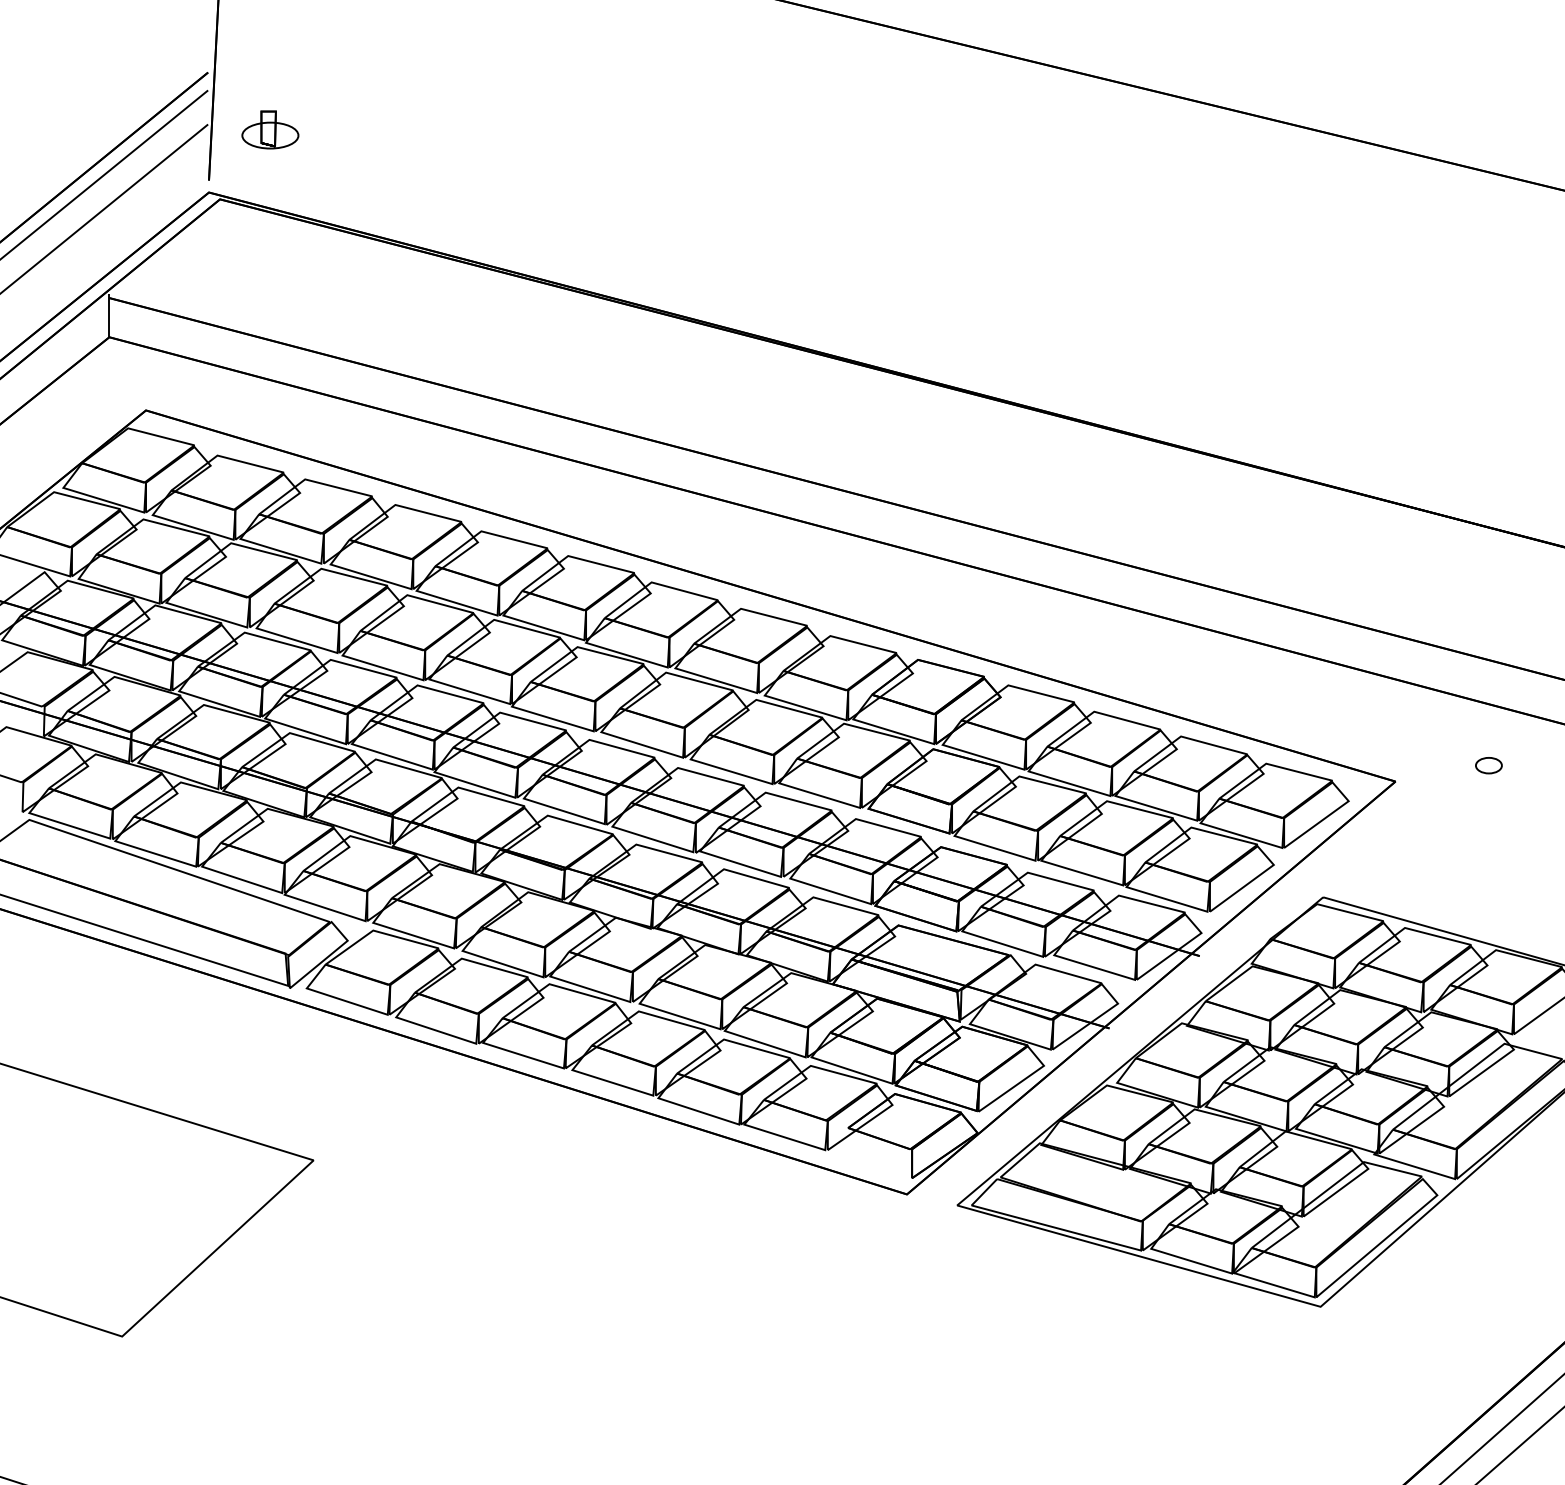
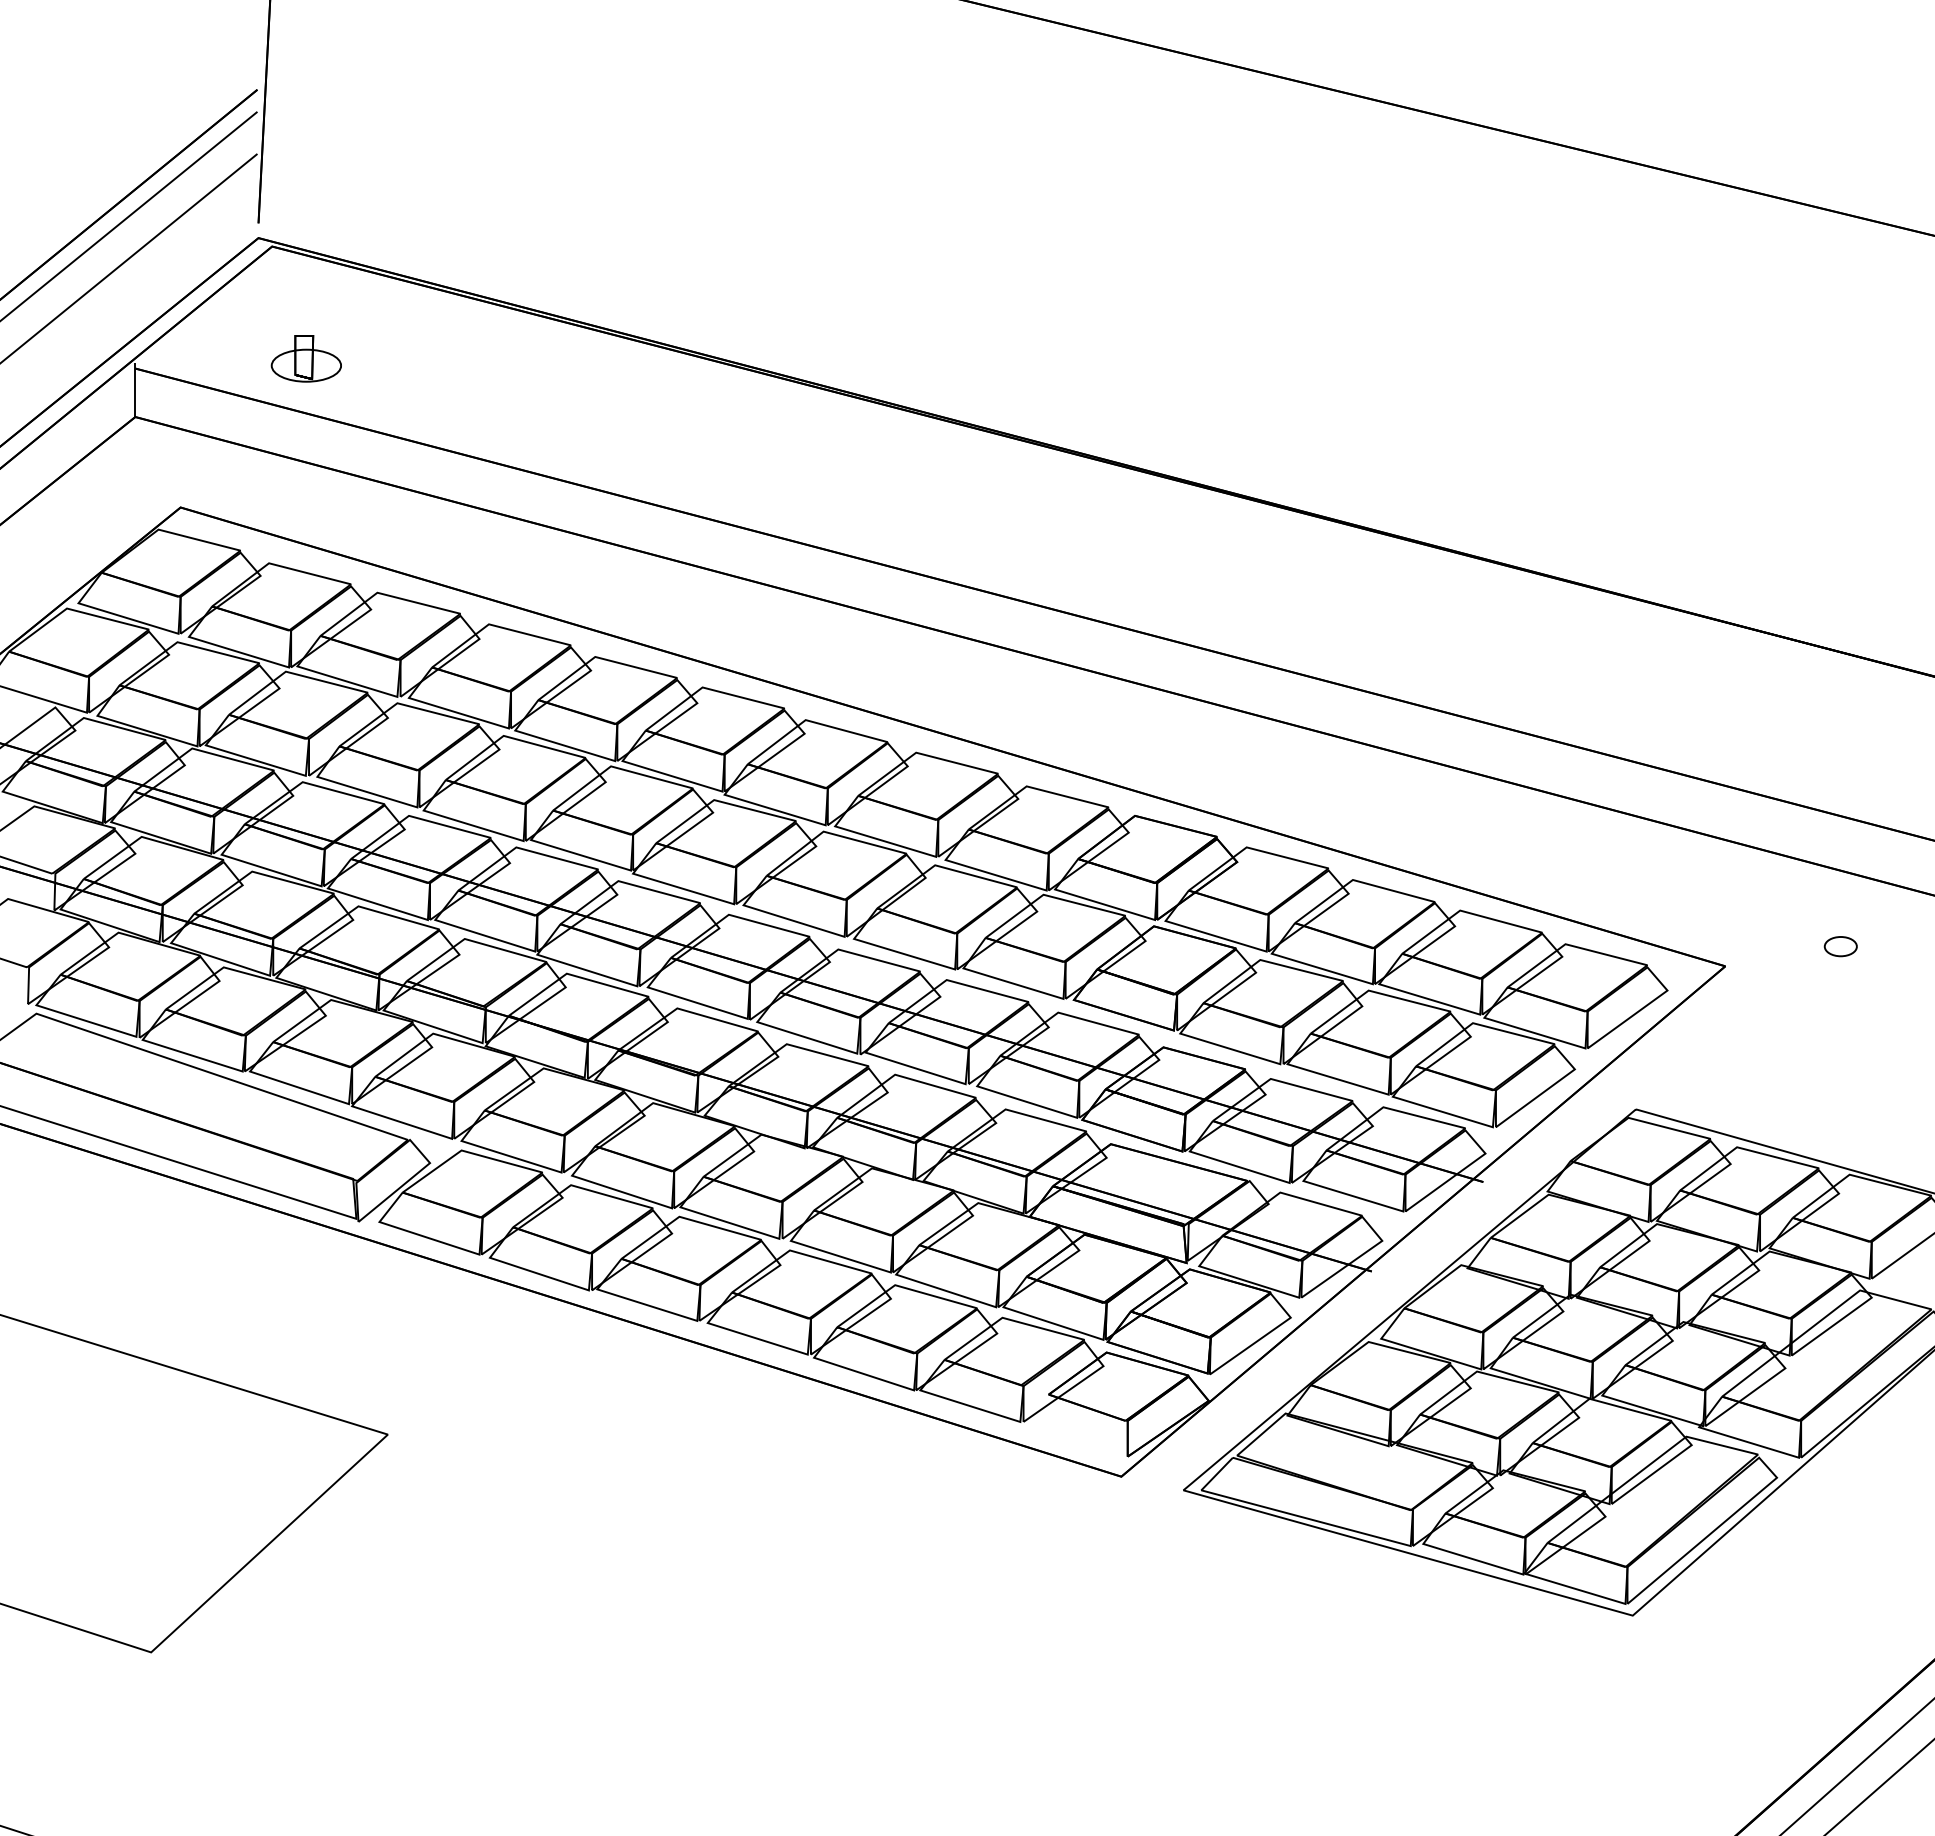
part: (269, 129) -> (305, 358), moved

